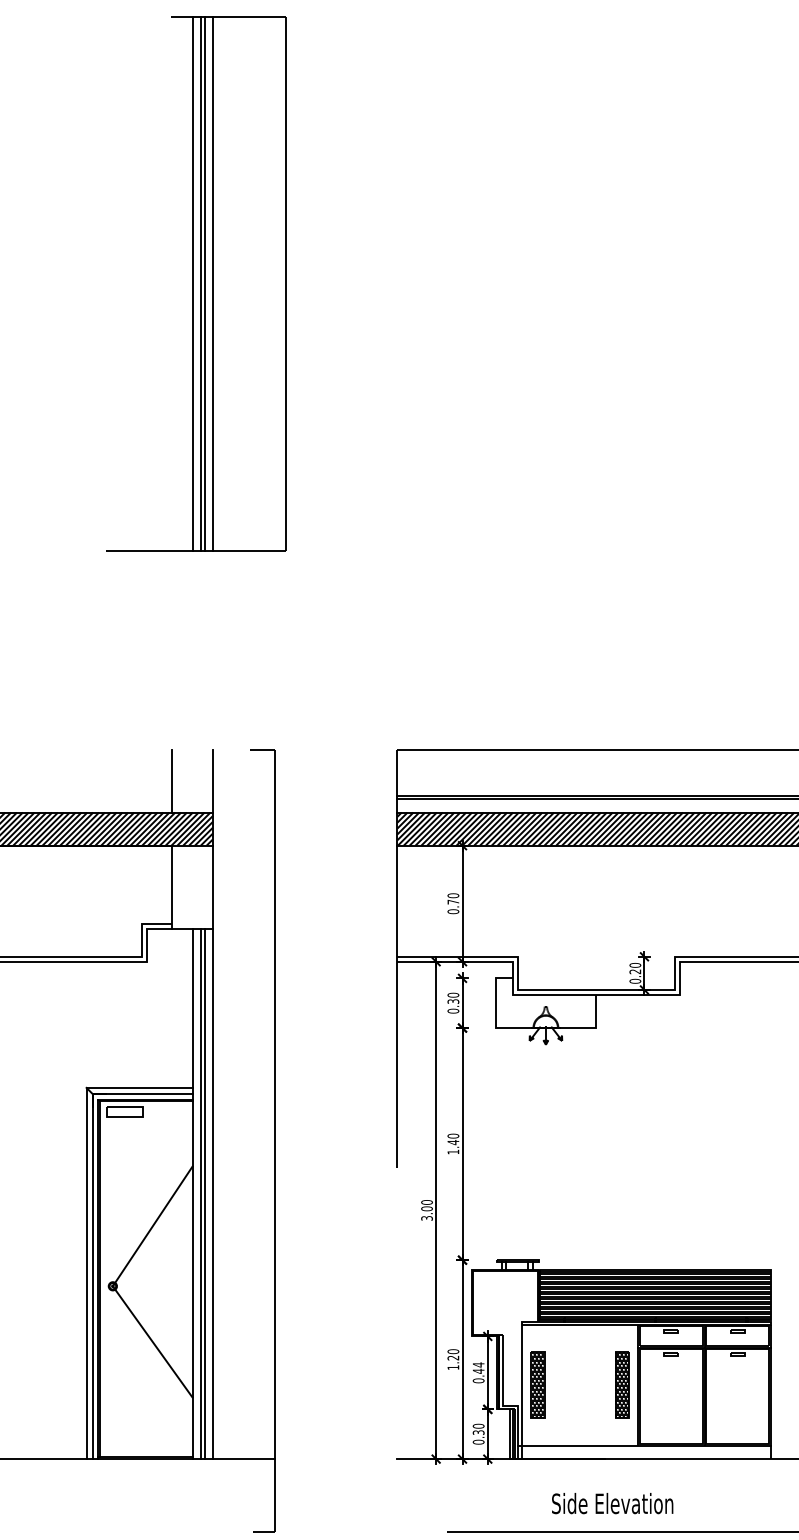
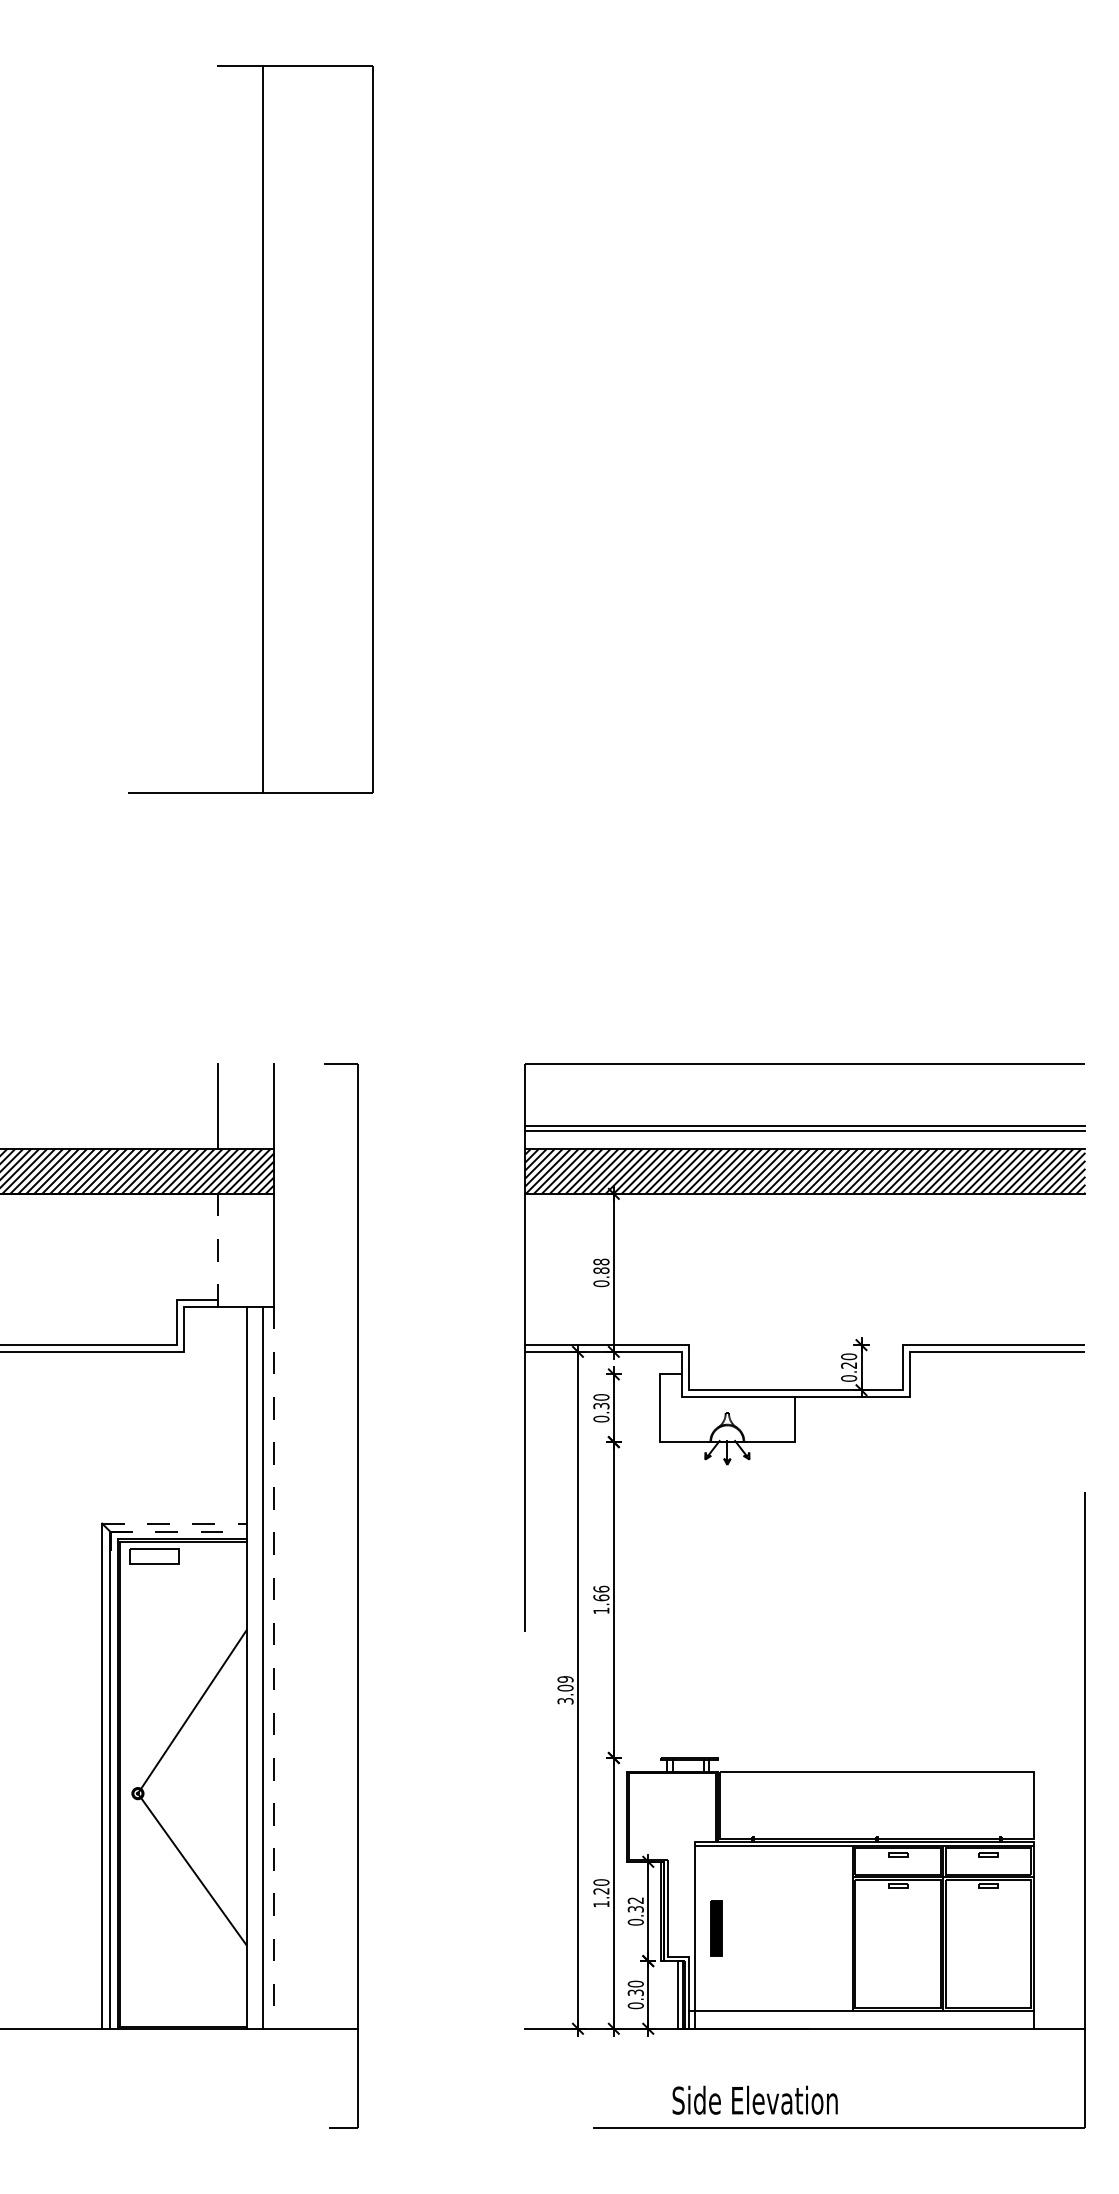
line: (193, 283) -> (247, 428), removed
line: (201, 283) -> (258, 428), removed
line: (213, 283) -> (274, 428), removed
line: (171, 886) -> (217, 1249), solid -> dashed
text: (453, 899) -> (601, 1266), 0.70 -> 0.88
line: (140, 1087) -> (175, 1523), solid -> dashed
line: (143, 1093) -> (179, 1531), solid -> dashed
text: (453, 1139) -> (601, 1593), 1.40 -> 1.66
line: (201, 1193) -> (258, 1667), removed
line: (213, 1194) -> (274, 1668), solid -> dashed
text: (426, 1202) -> (565, 1679), 3.00 -> 3.09
hatch: (655, 1295) -> (876, 1805), removed
text: (478, 1367) -> (635, 1904), 0.44 -> 0.32
part: (537, 1385) -> (716, 1928), size x0.6
part: (621, 1385) -> (830, 1928), removed
text: (612, 1502) -> (754, 2099), moved

